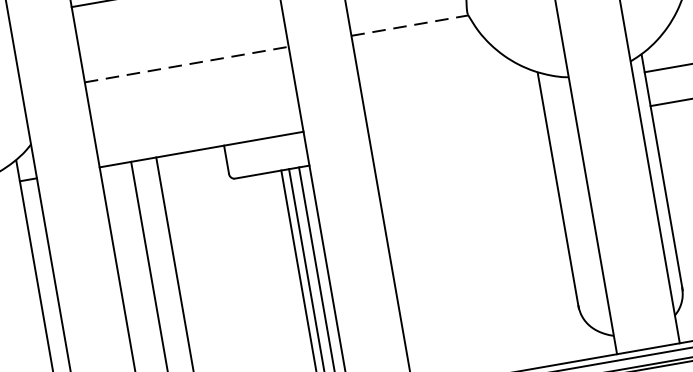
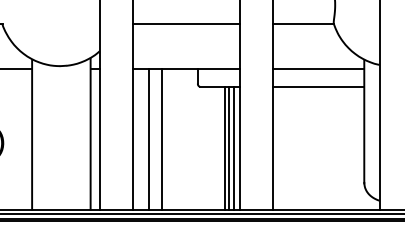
line: (410, 25) -> (303, 24), dashed -> solid
line: (187, 64) -> (186, 24), dashed -> solid
line: (453, 106) -> (318, 69), added
line: (459, 138) -> (318, 86), added

